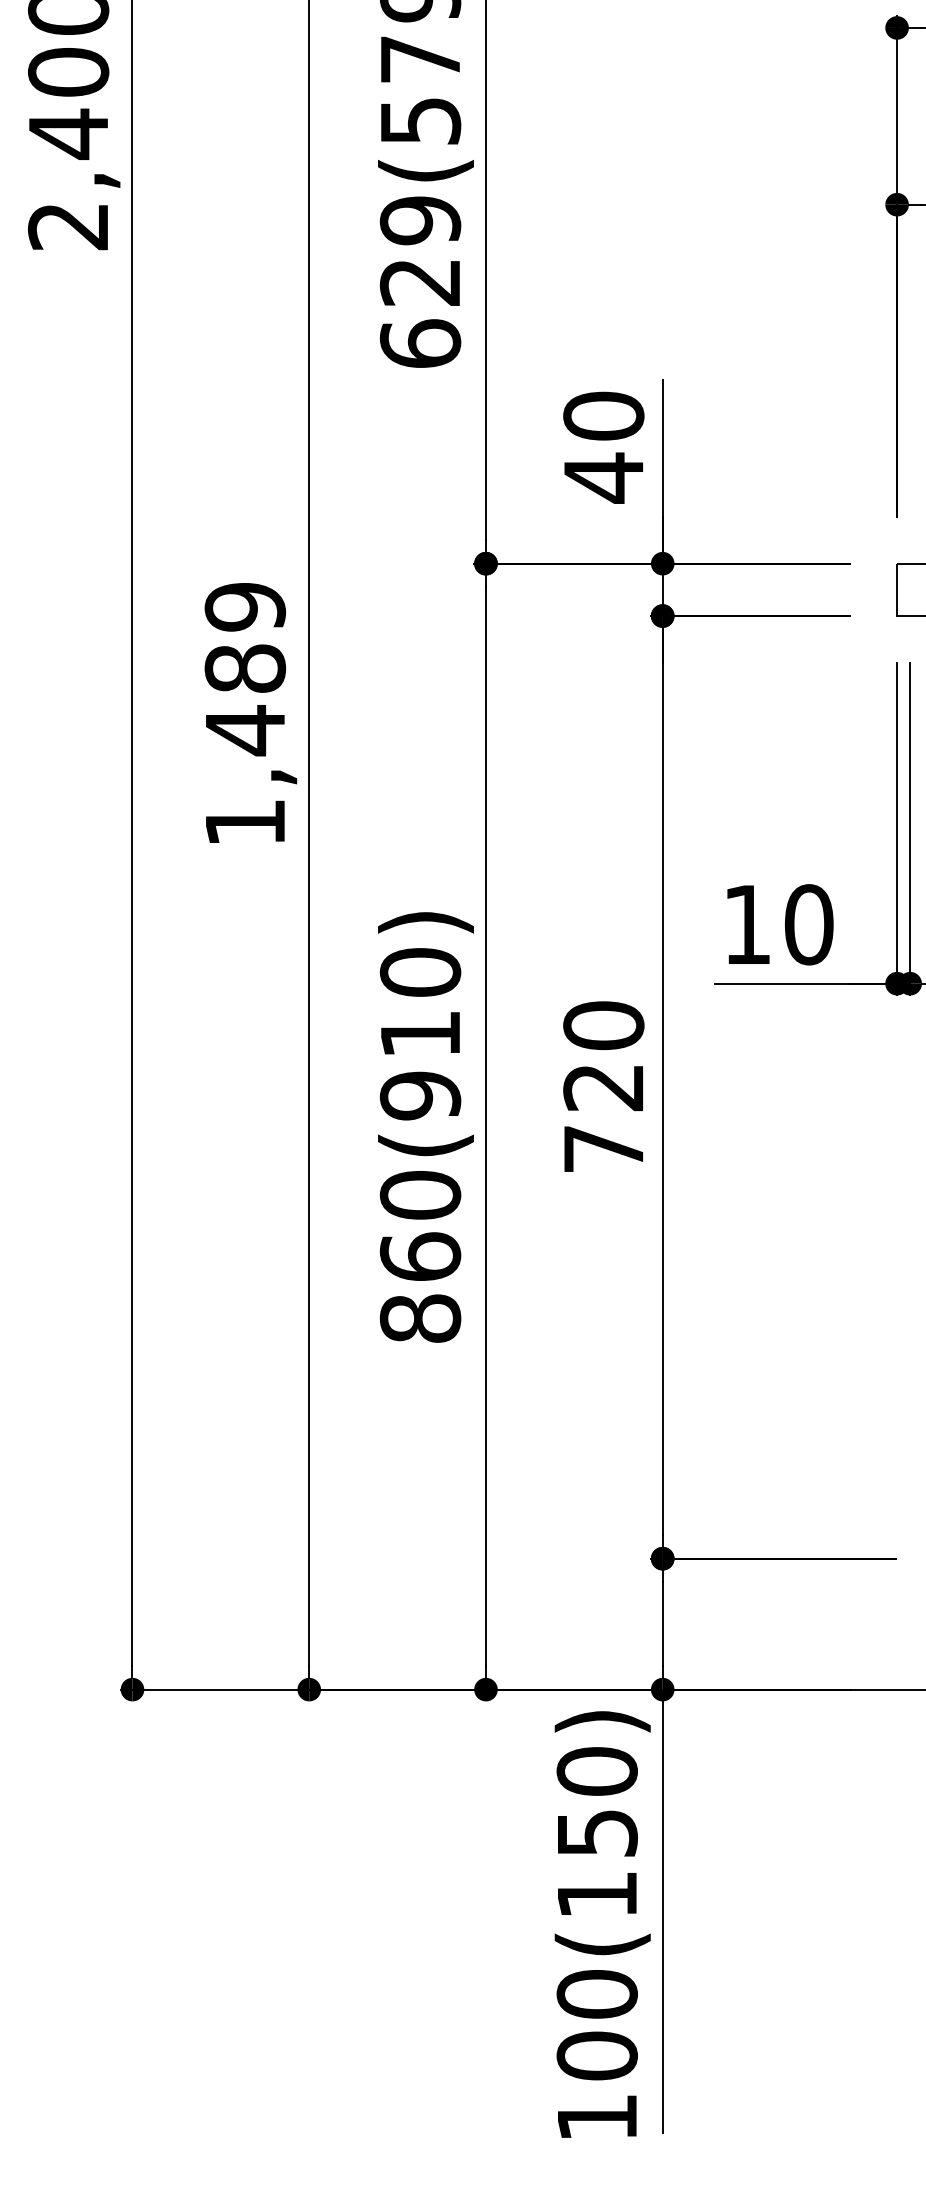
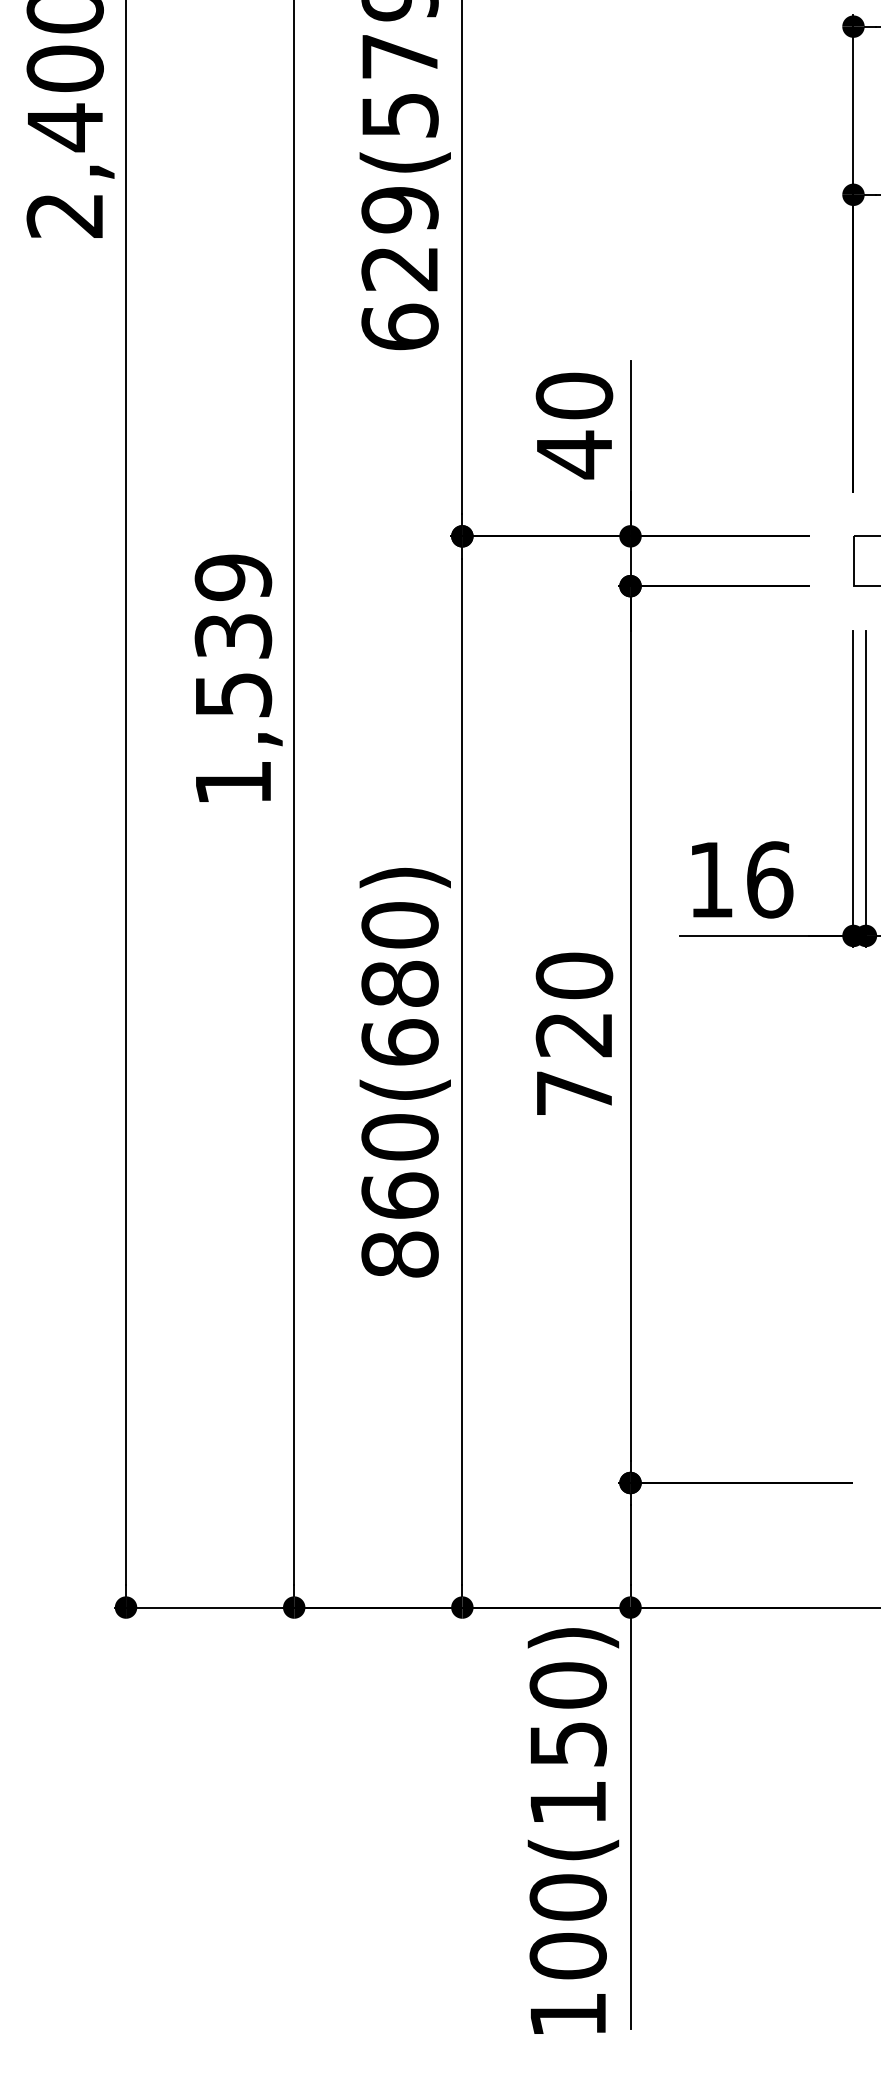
text: (245, 700) -> (233, 666), 1,489 -> 1,539
text: (808, 924) -> (769, 879), 10 -> 16
text: (420, 1065) -> (400, 1013), 860(910) -> 860(680)

